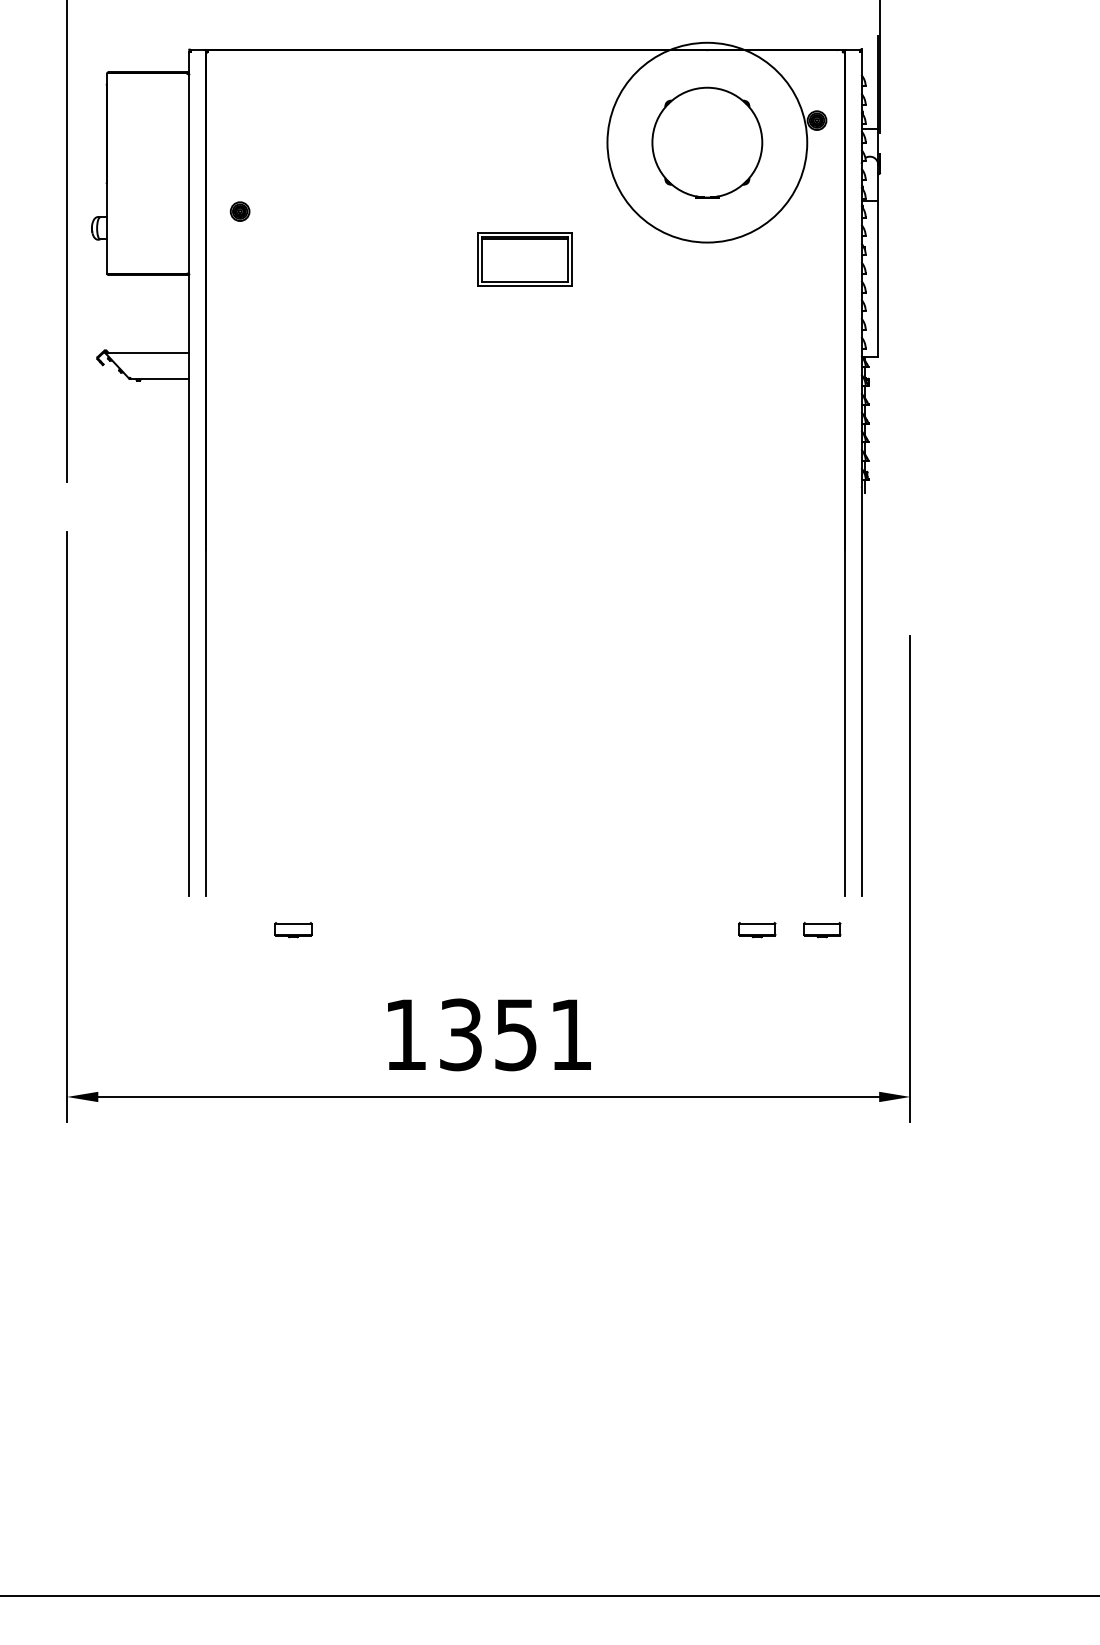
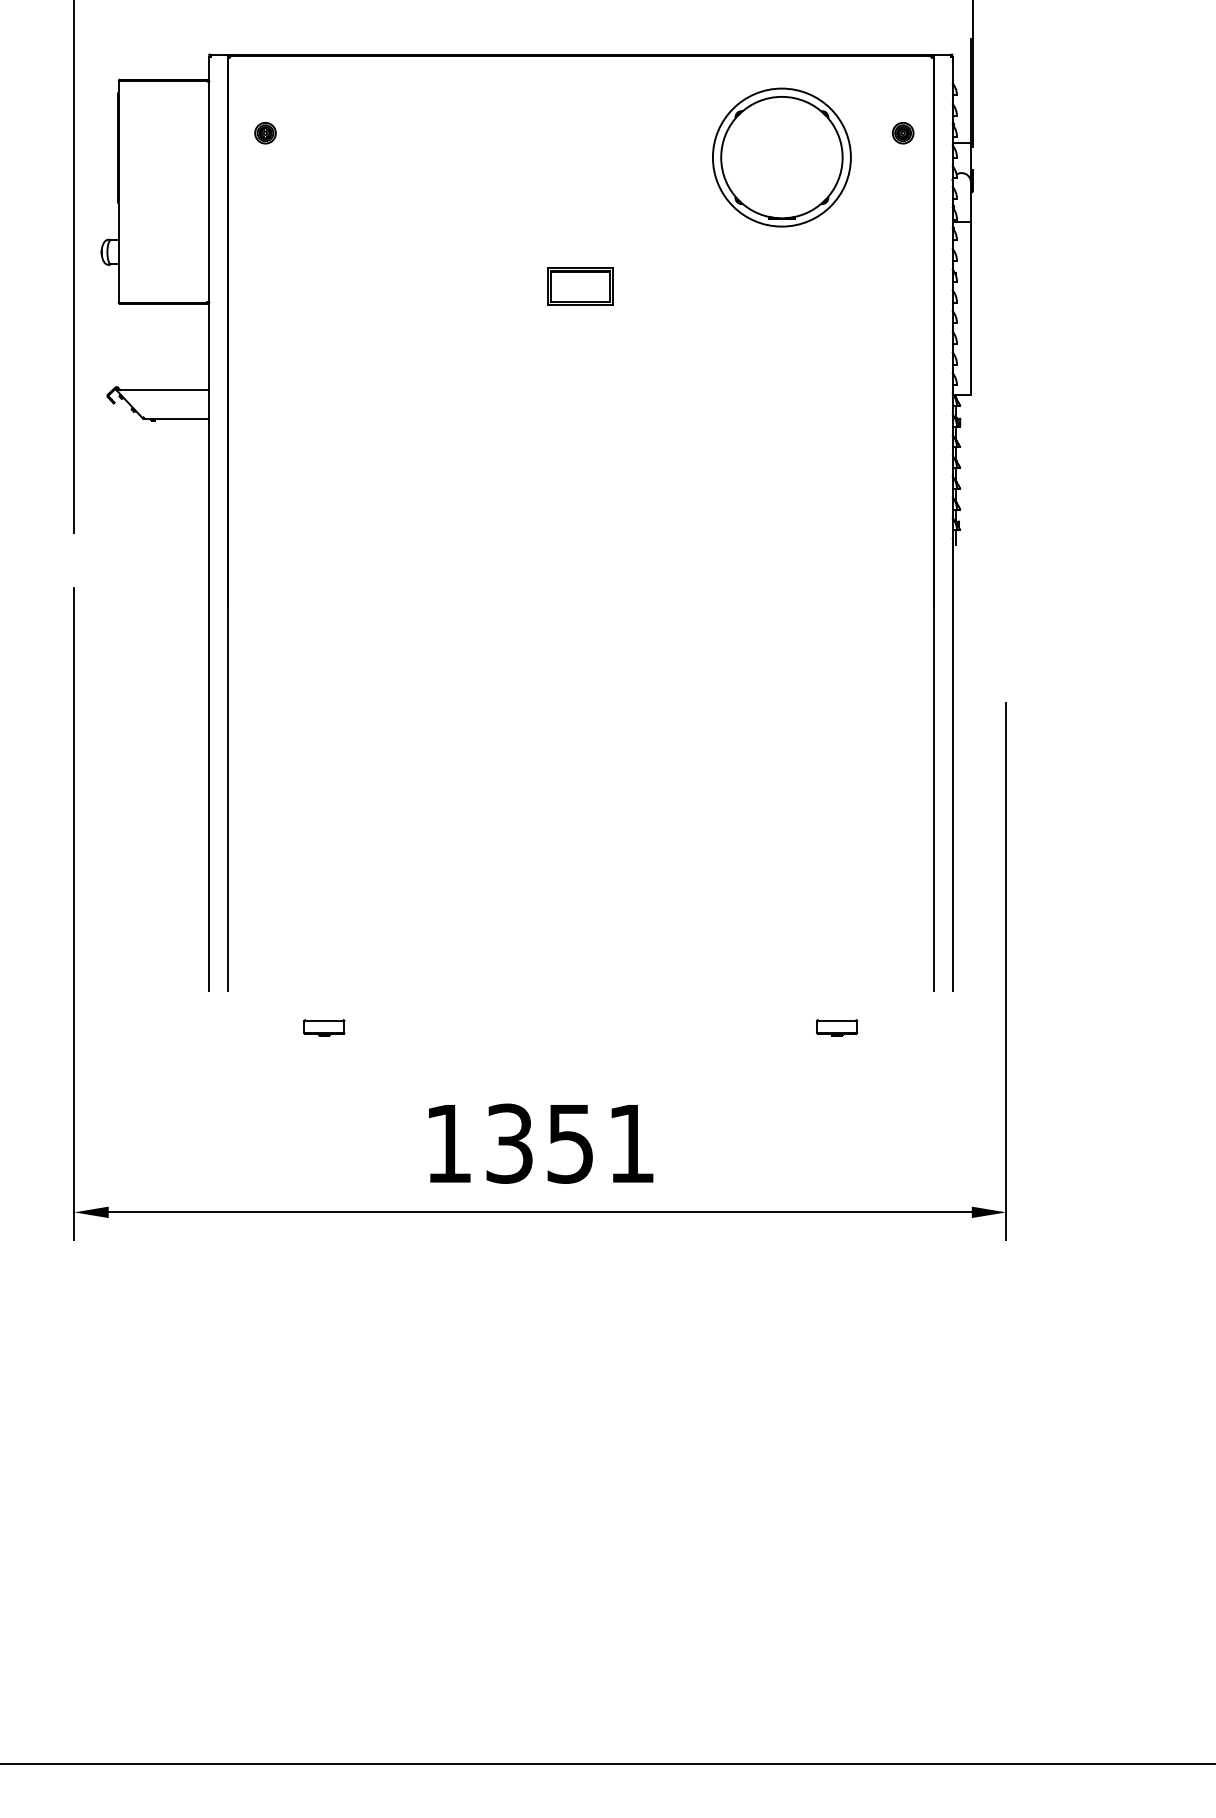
circle: (706, 142) -> (780, 157), size x0.62
part: (239, 211) -> (264, 133), moved
part: (525, 259) -> (580, 286), size x0.62
part: (822, 930) -> (909, 1028), removed

